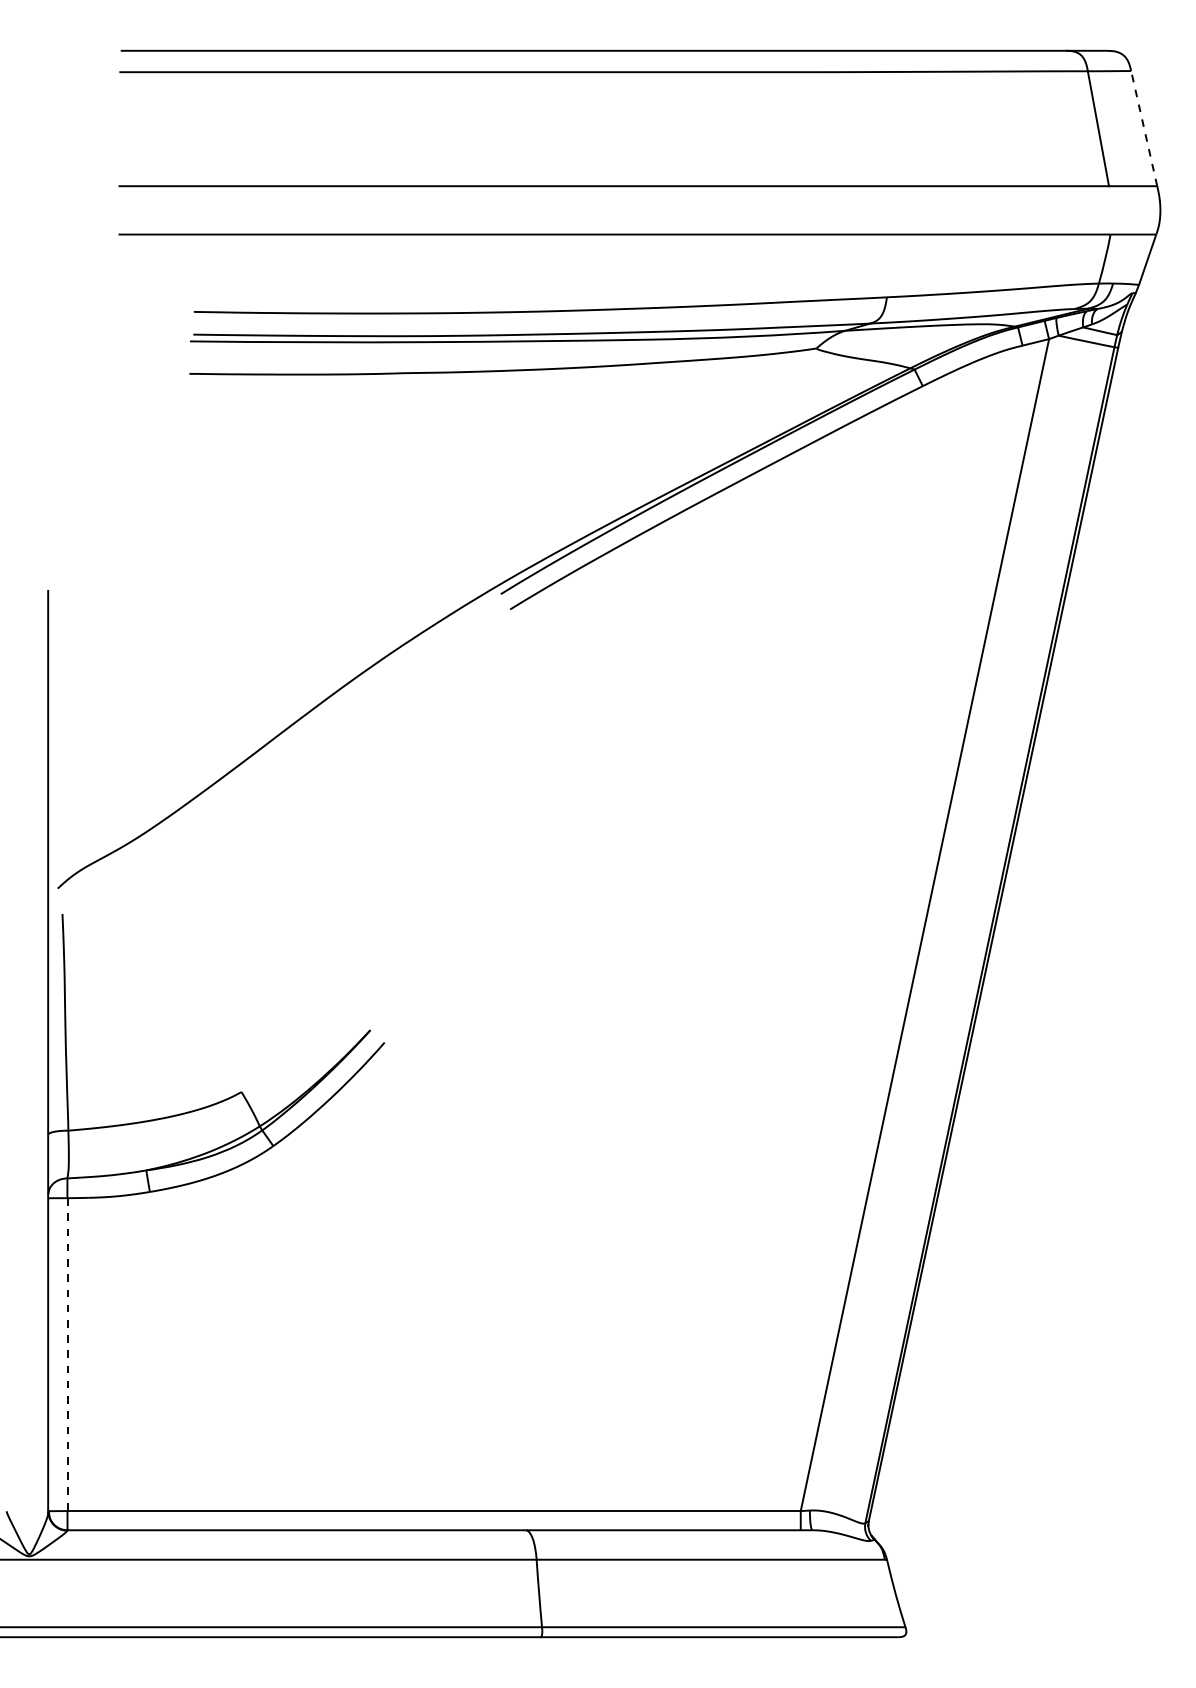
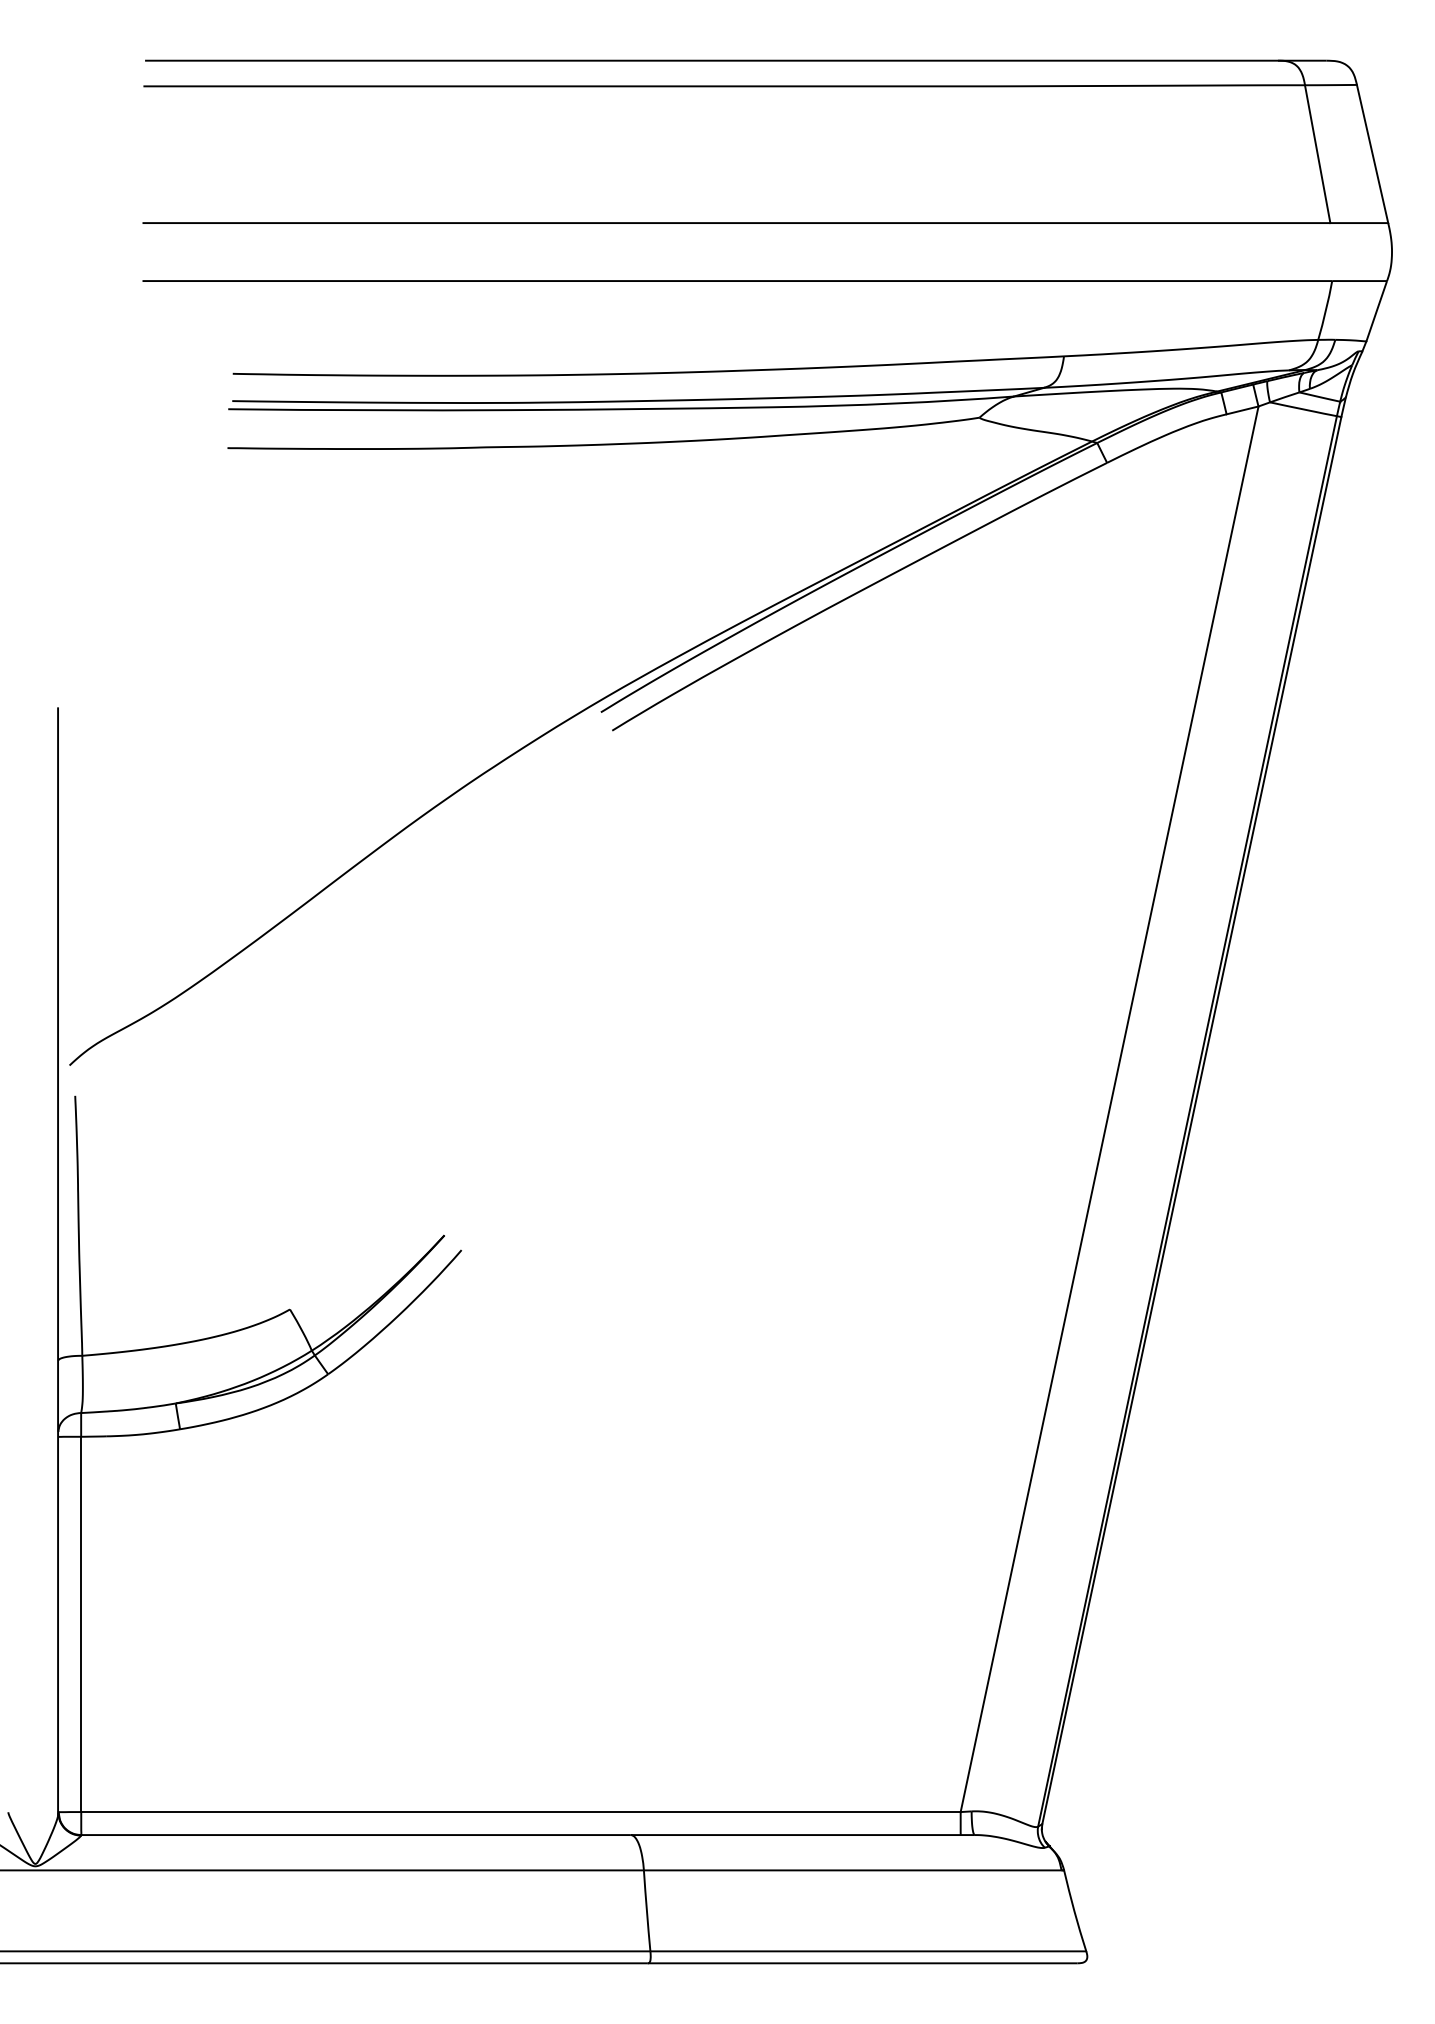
line: (1144, 129) -> (1372, 154), dashed -> solid
line: (67, 1354) -> (81, 1624), dashed -> solid

